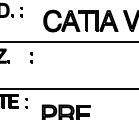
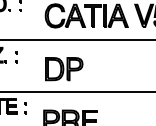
part: (31, 57) -> (16, 56), moved
part: (60, 68) -> (63, 69), added

